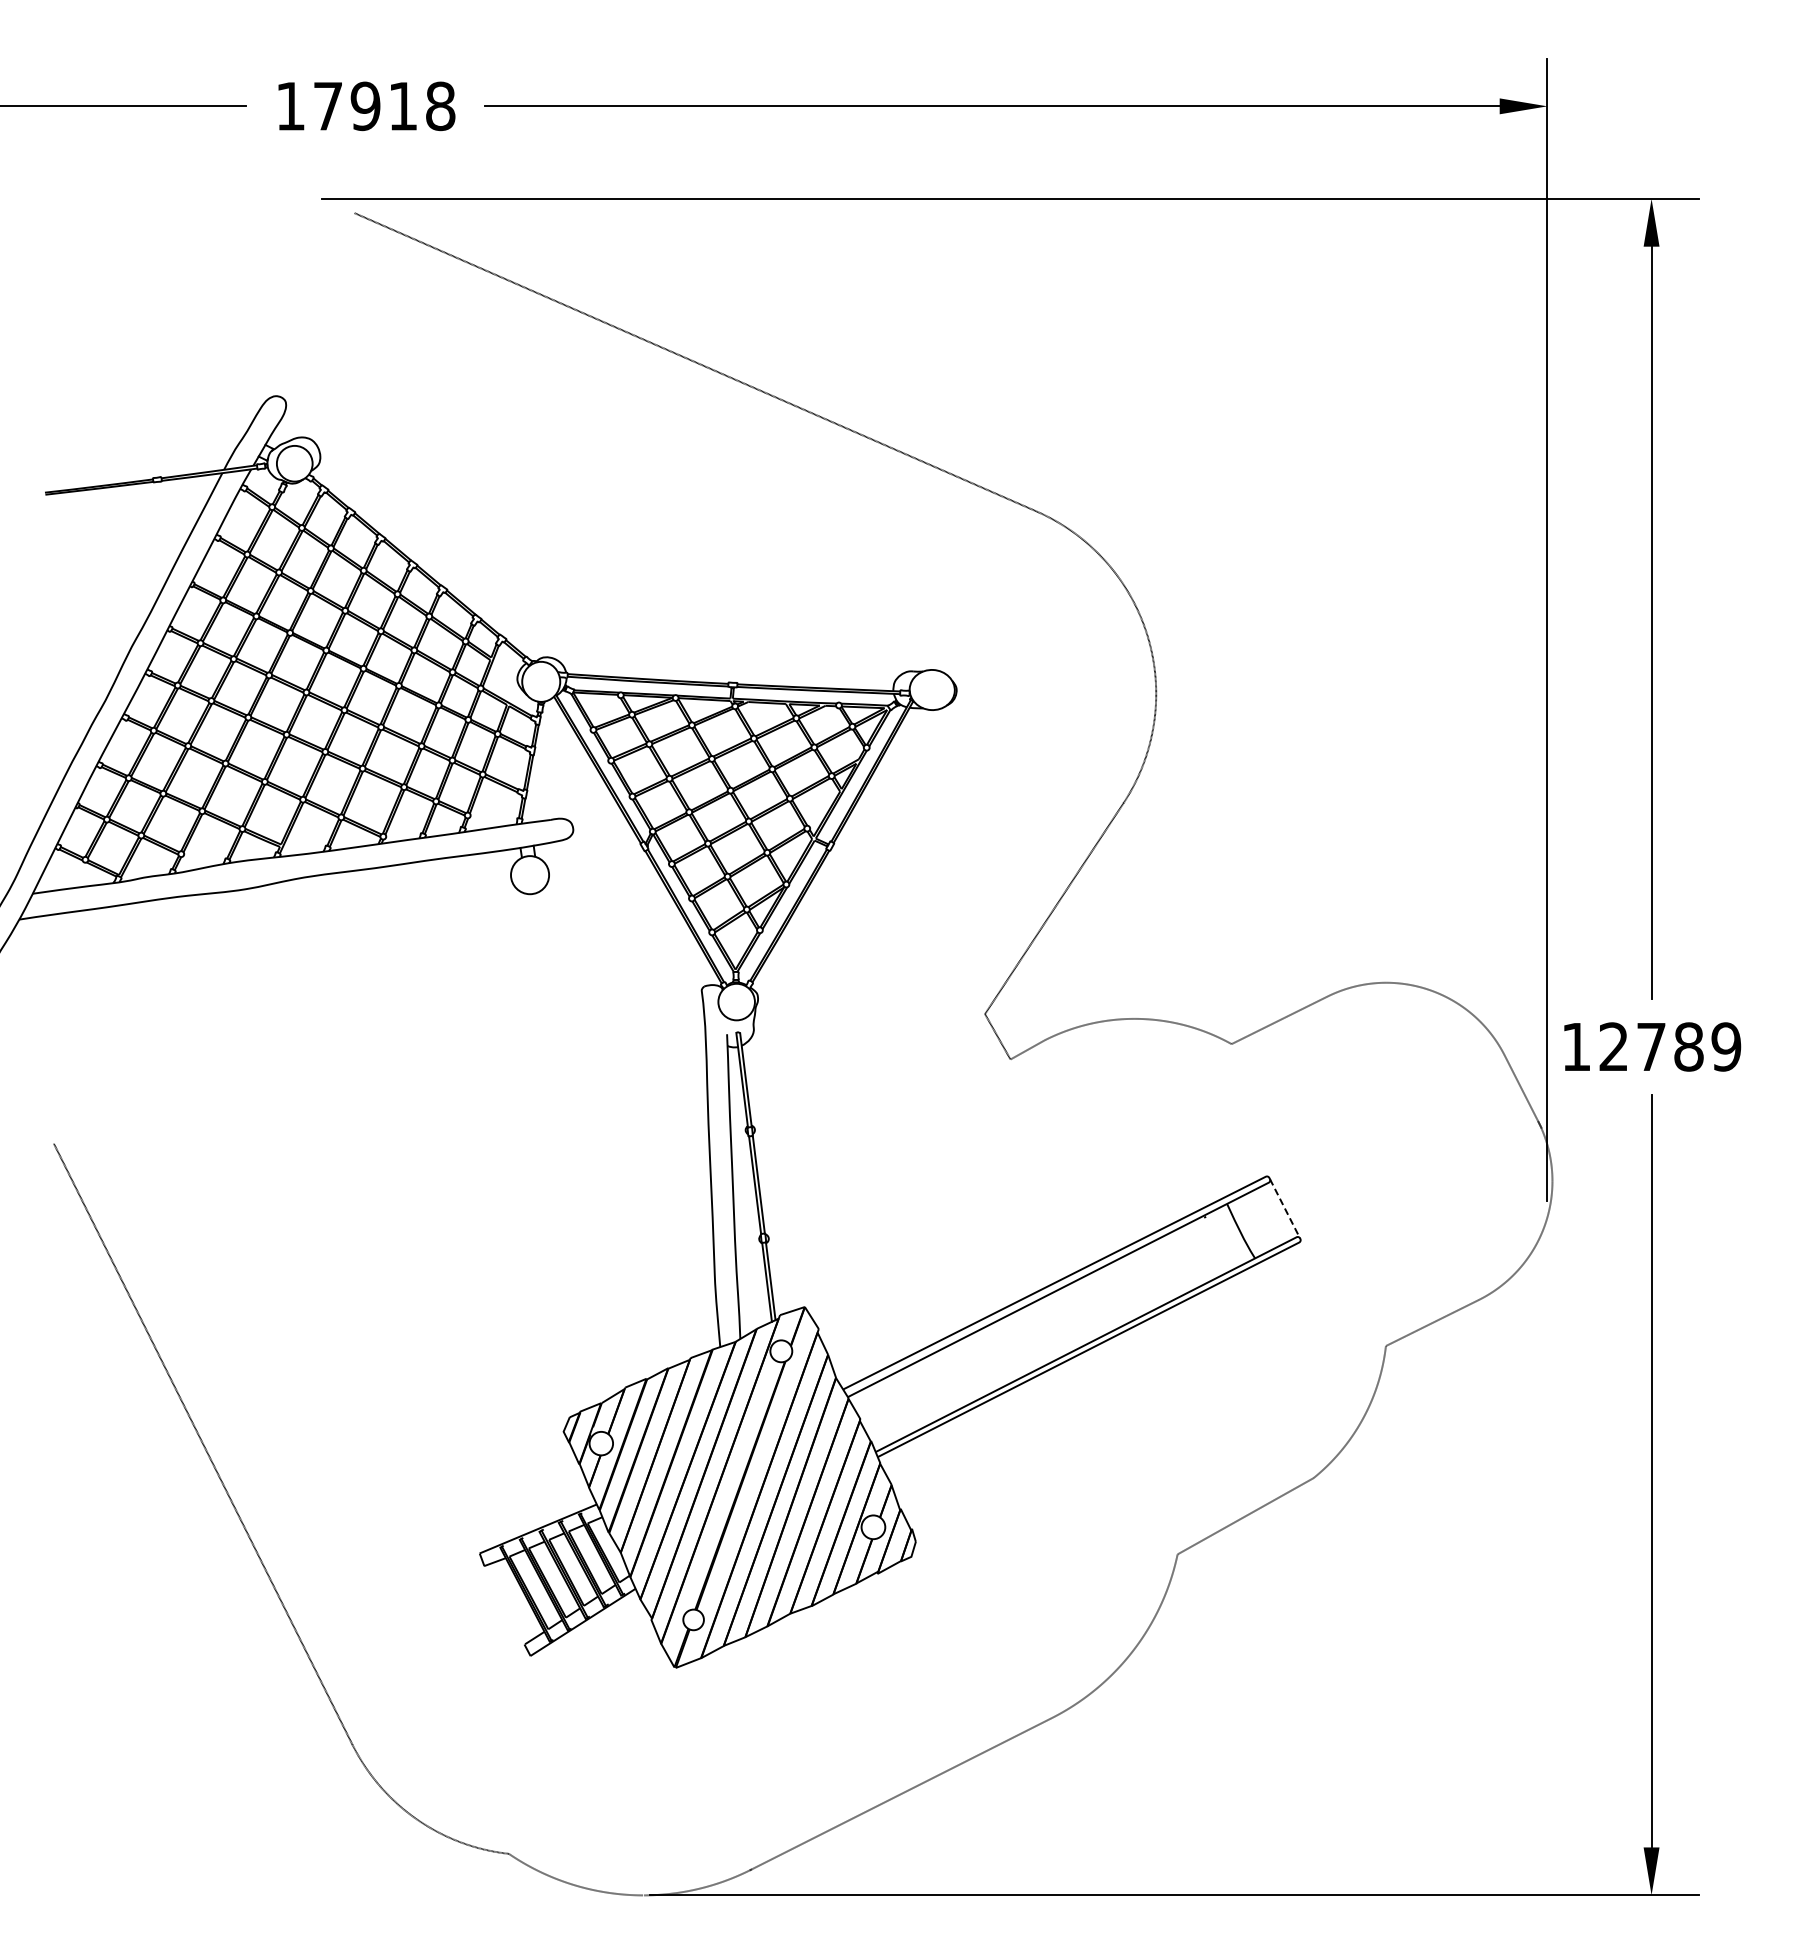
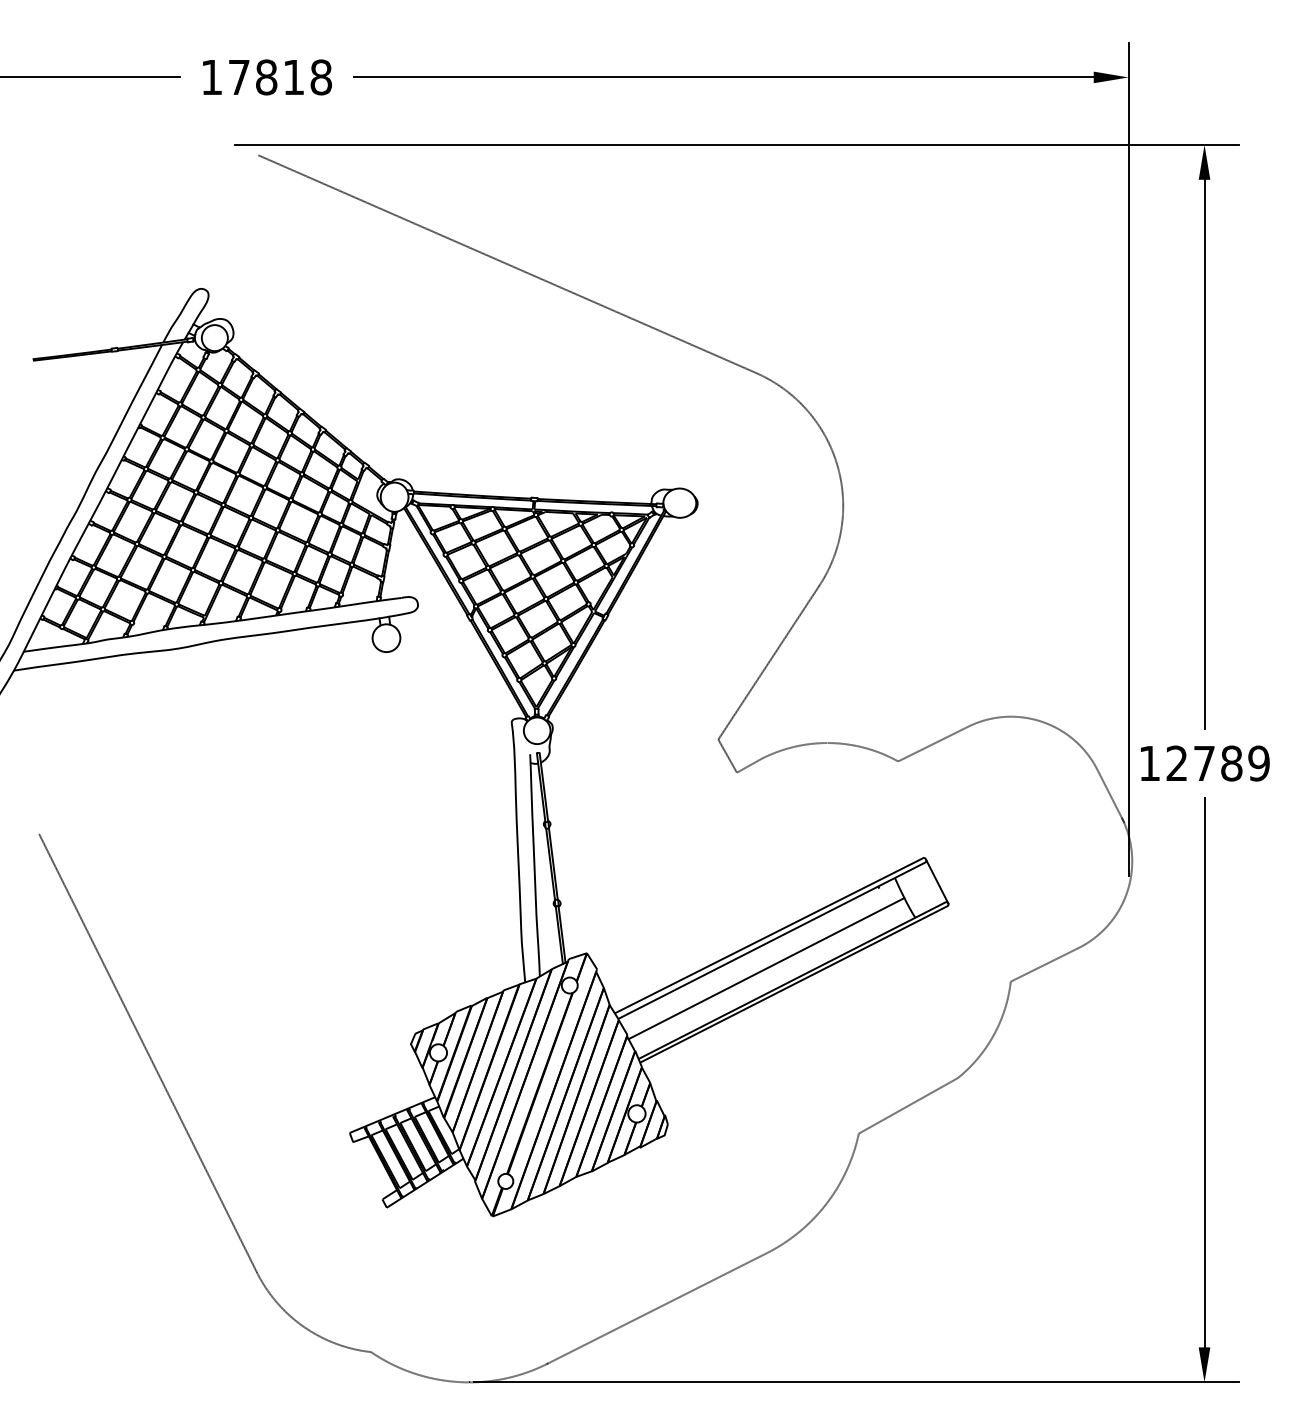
text: (365, 106) -> (266, 77), 17918 -> 17818
line: (1285, 1209) -> (937, 882), dashed -> solid
line: (1050, 1327) -> (766, 968), added

